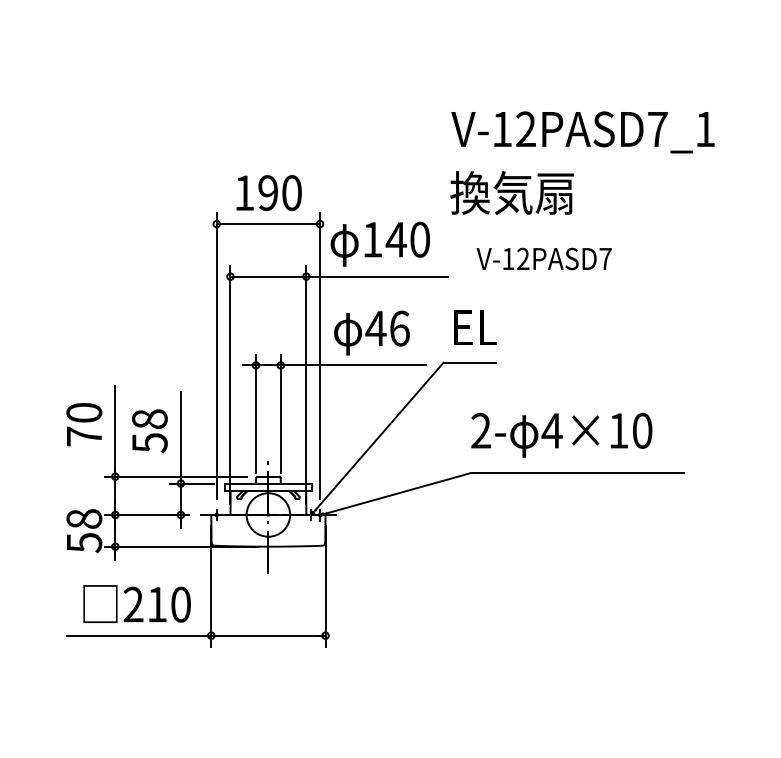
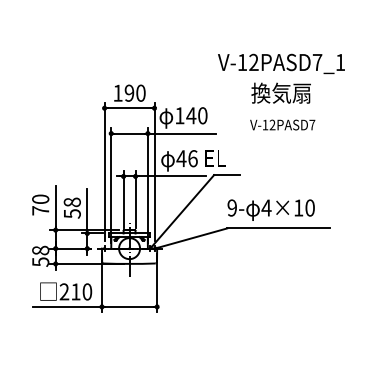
text: (510, 191) -> (280, 92), moved
text: (543, 257) -> (282, 124), moved
text: (475, 328) -> (215, 158), moved
text: (479, 429) -> (231, 207), 2- -> 9-

